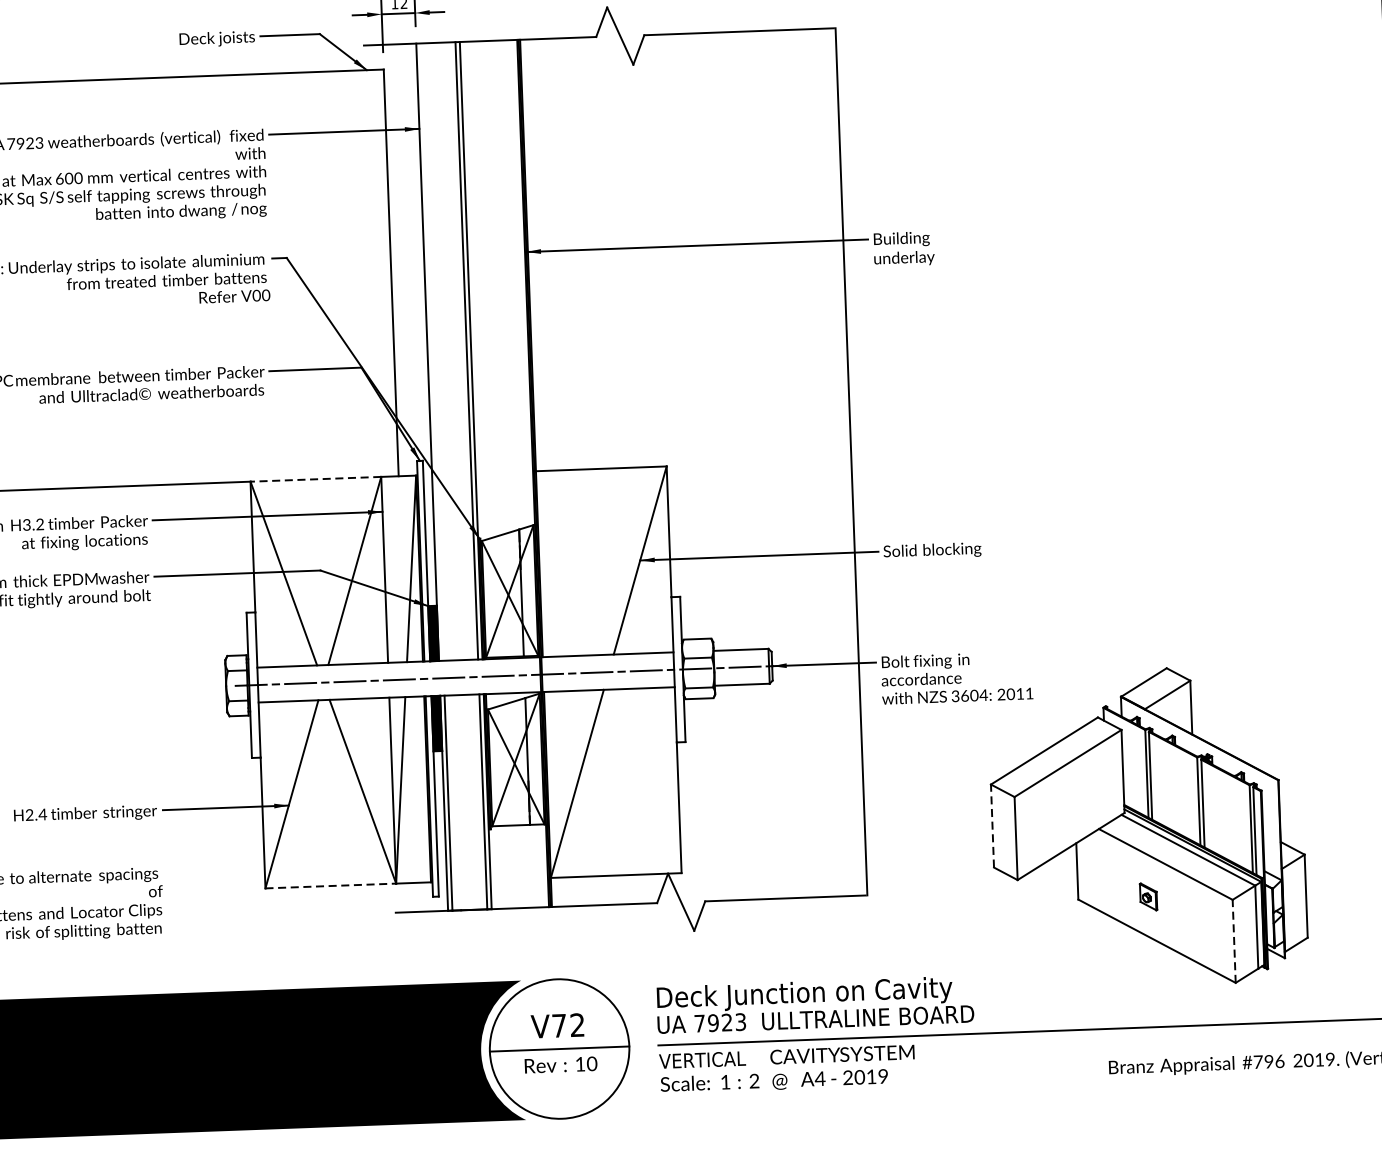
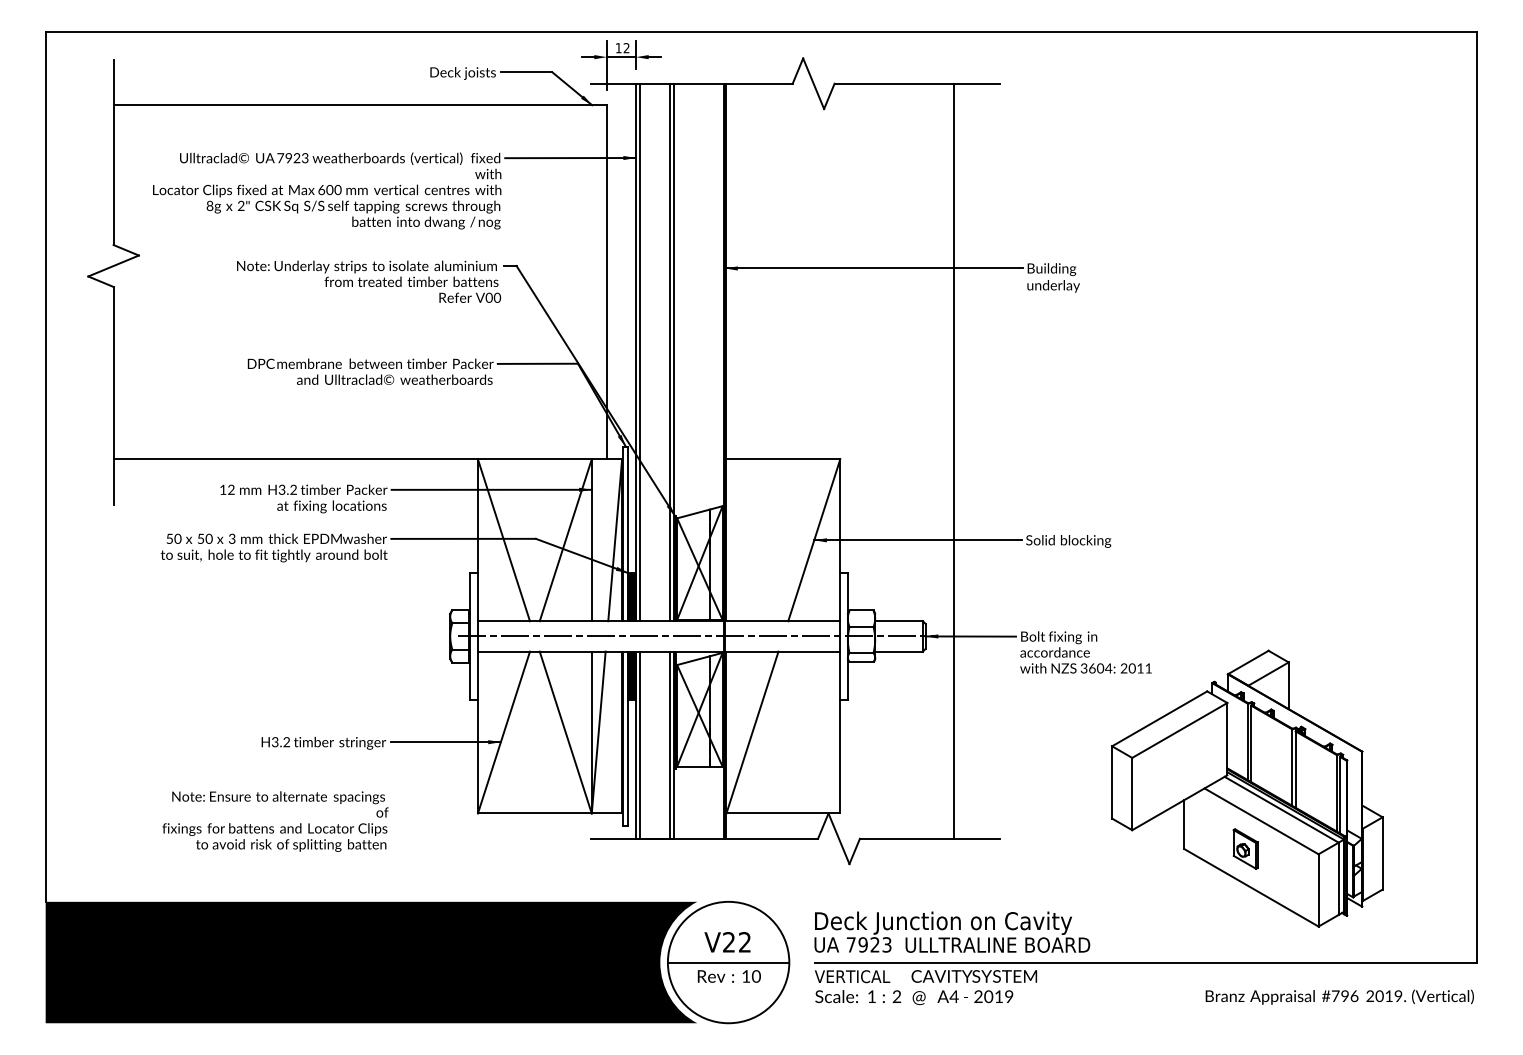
line: (431, 352) -> (639, 352), added
line: (851, 460) -> (954, 460), moved
line: (315, 479) -> (534, 459), dashed -> solid
text: (36, 815) -> (281, 742), H2.4 -> H3.2
line: (992, 824) -> (1112, 781), dashed -> solid
line: (330, 886) -> (534, 813), dashed -> solid
part: (1148, 896) -> (1245, 848), size x1.67
line: (1234, 940) -> (1318, 889), dashed -> solid
text: (558, 1026) -> (728, 942), V72 -> V22

